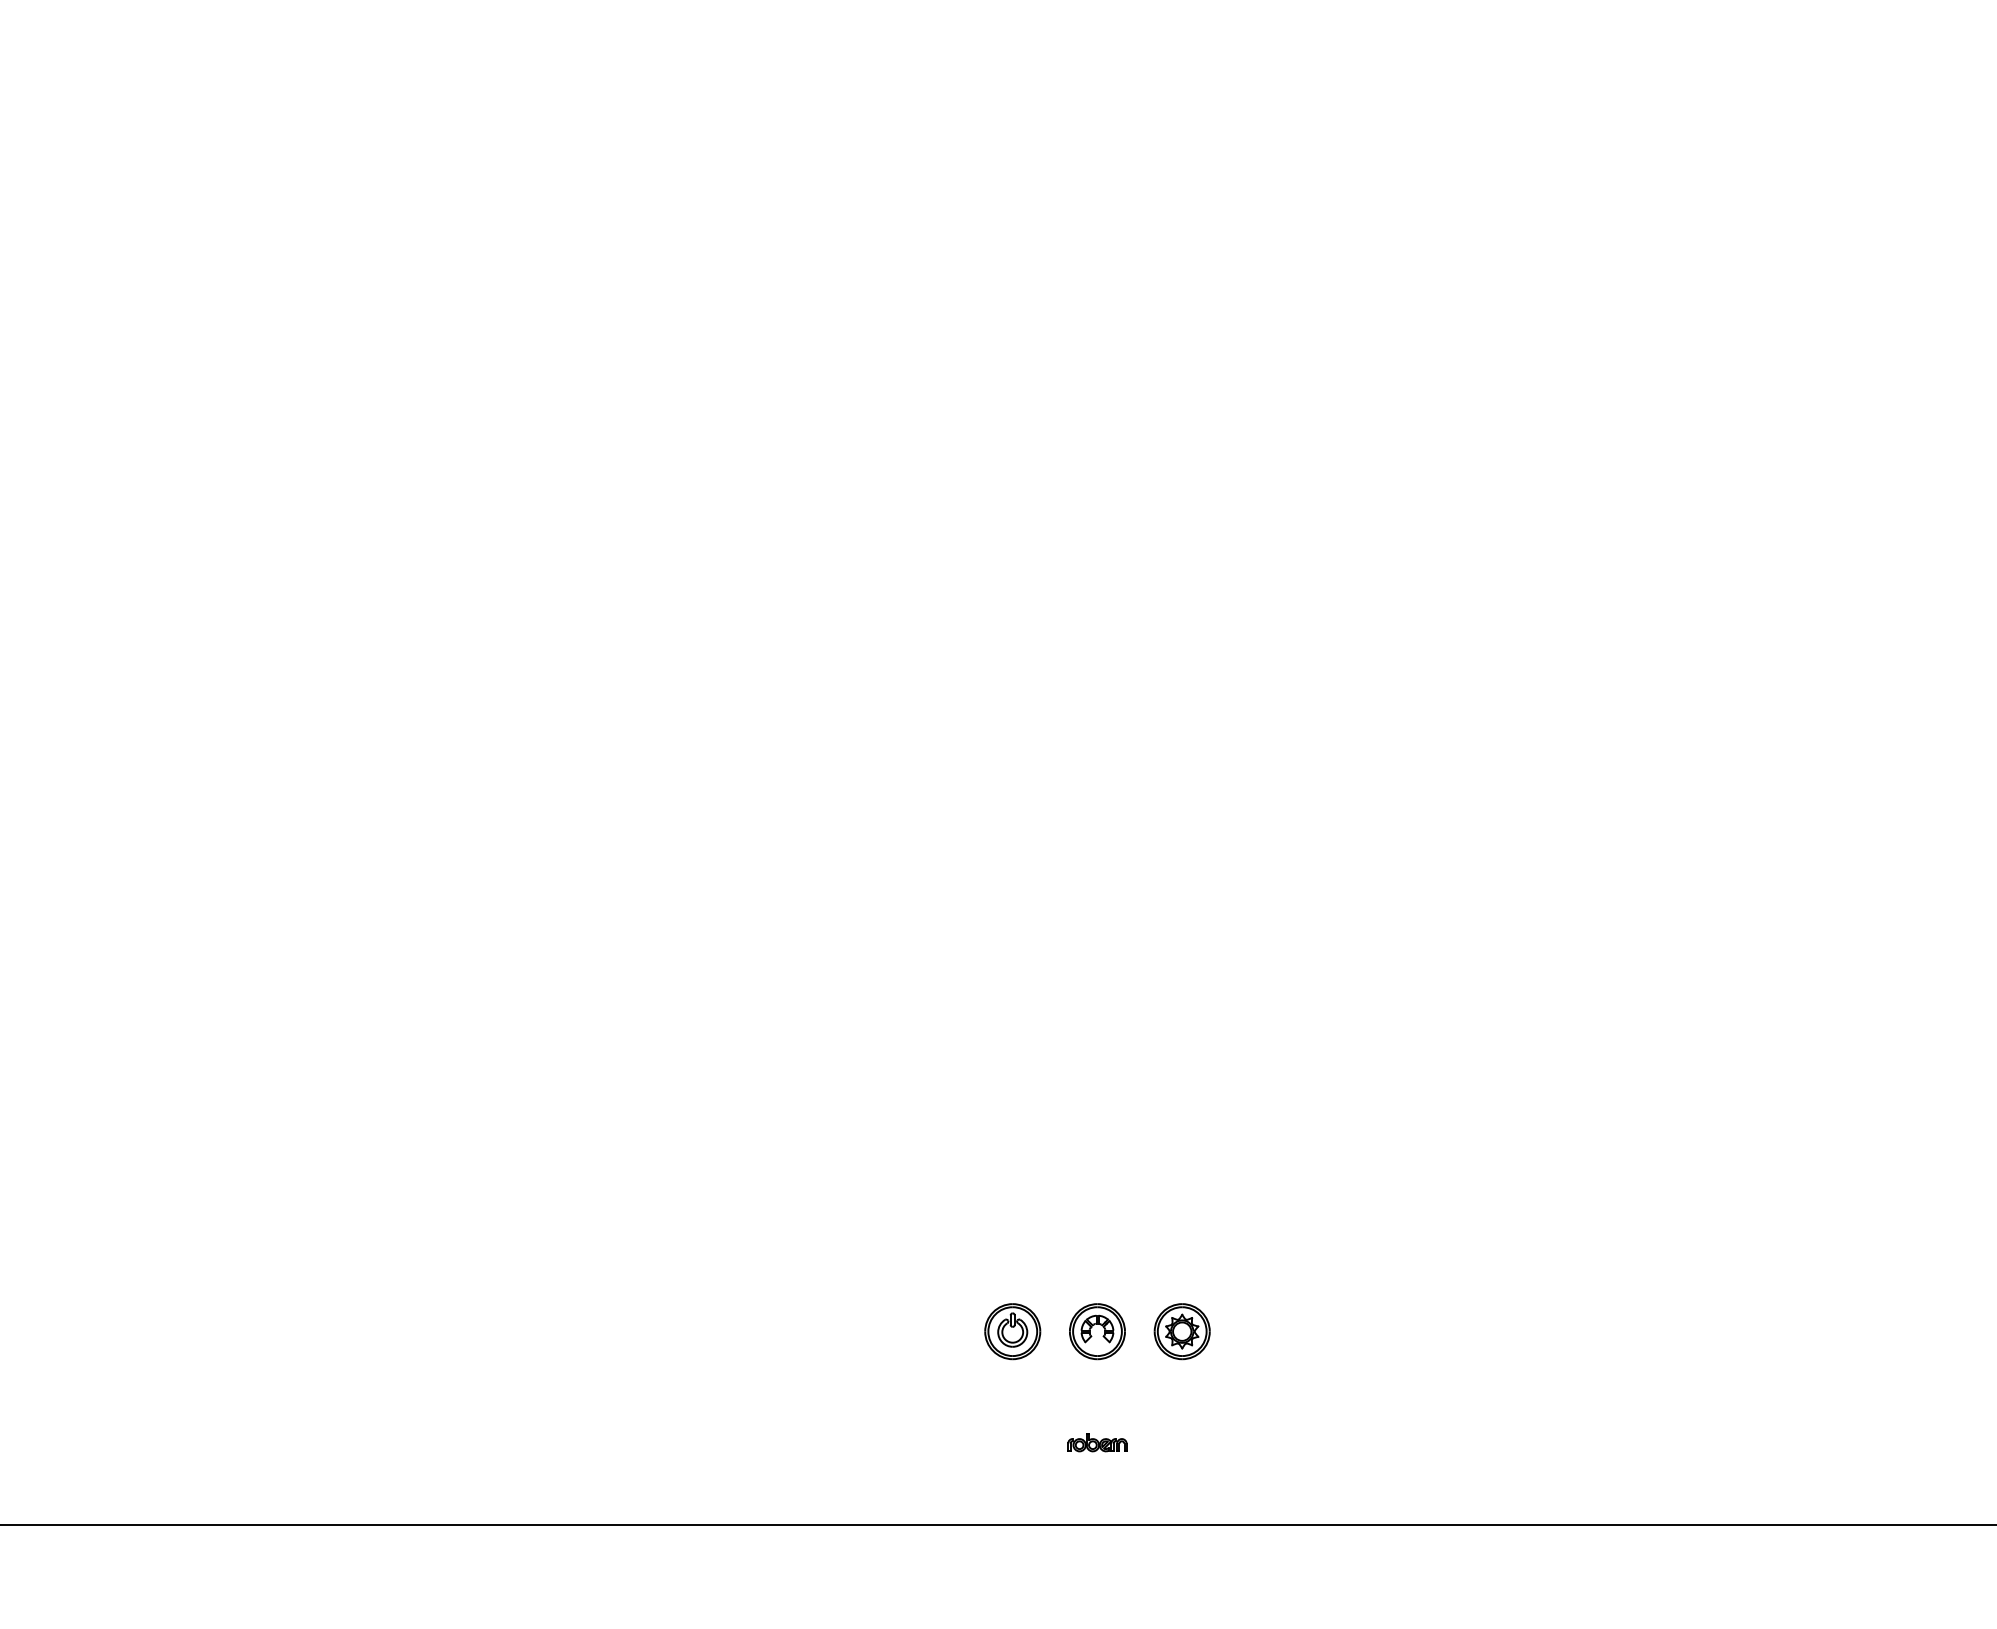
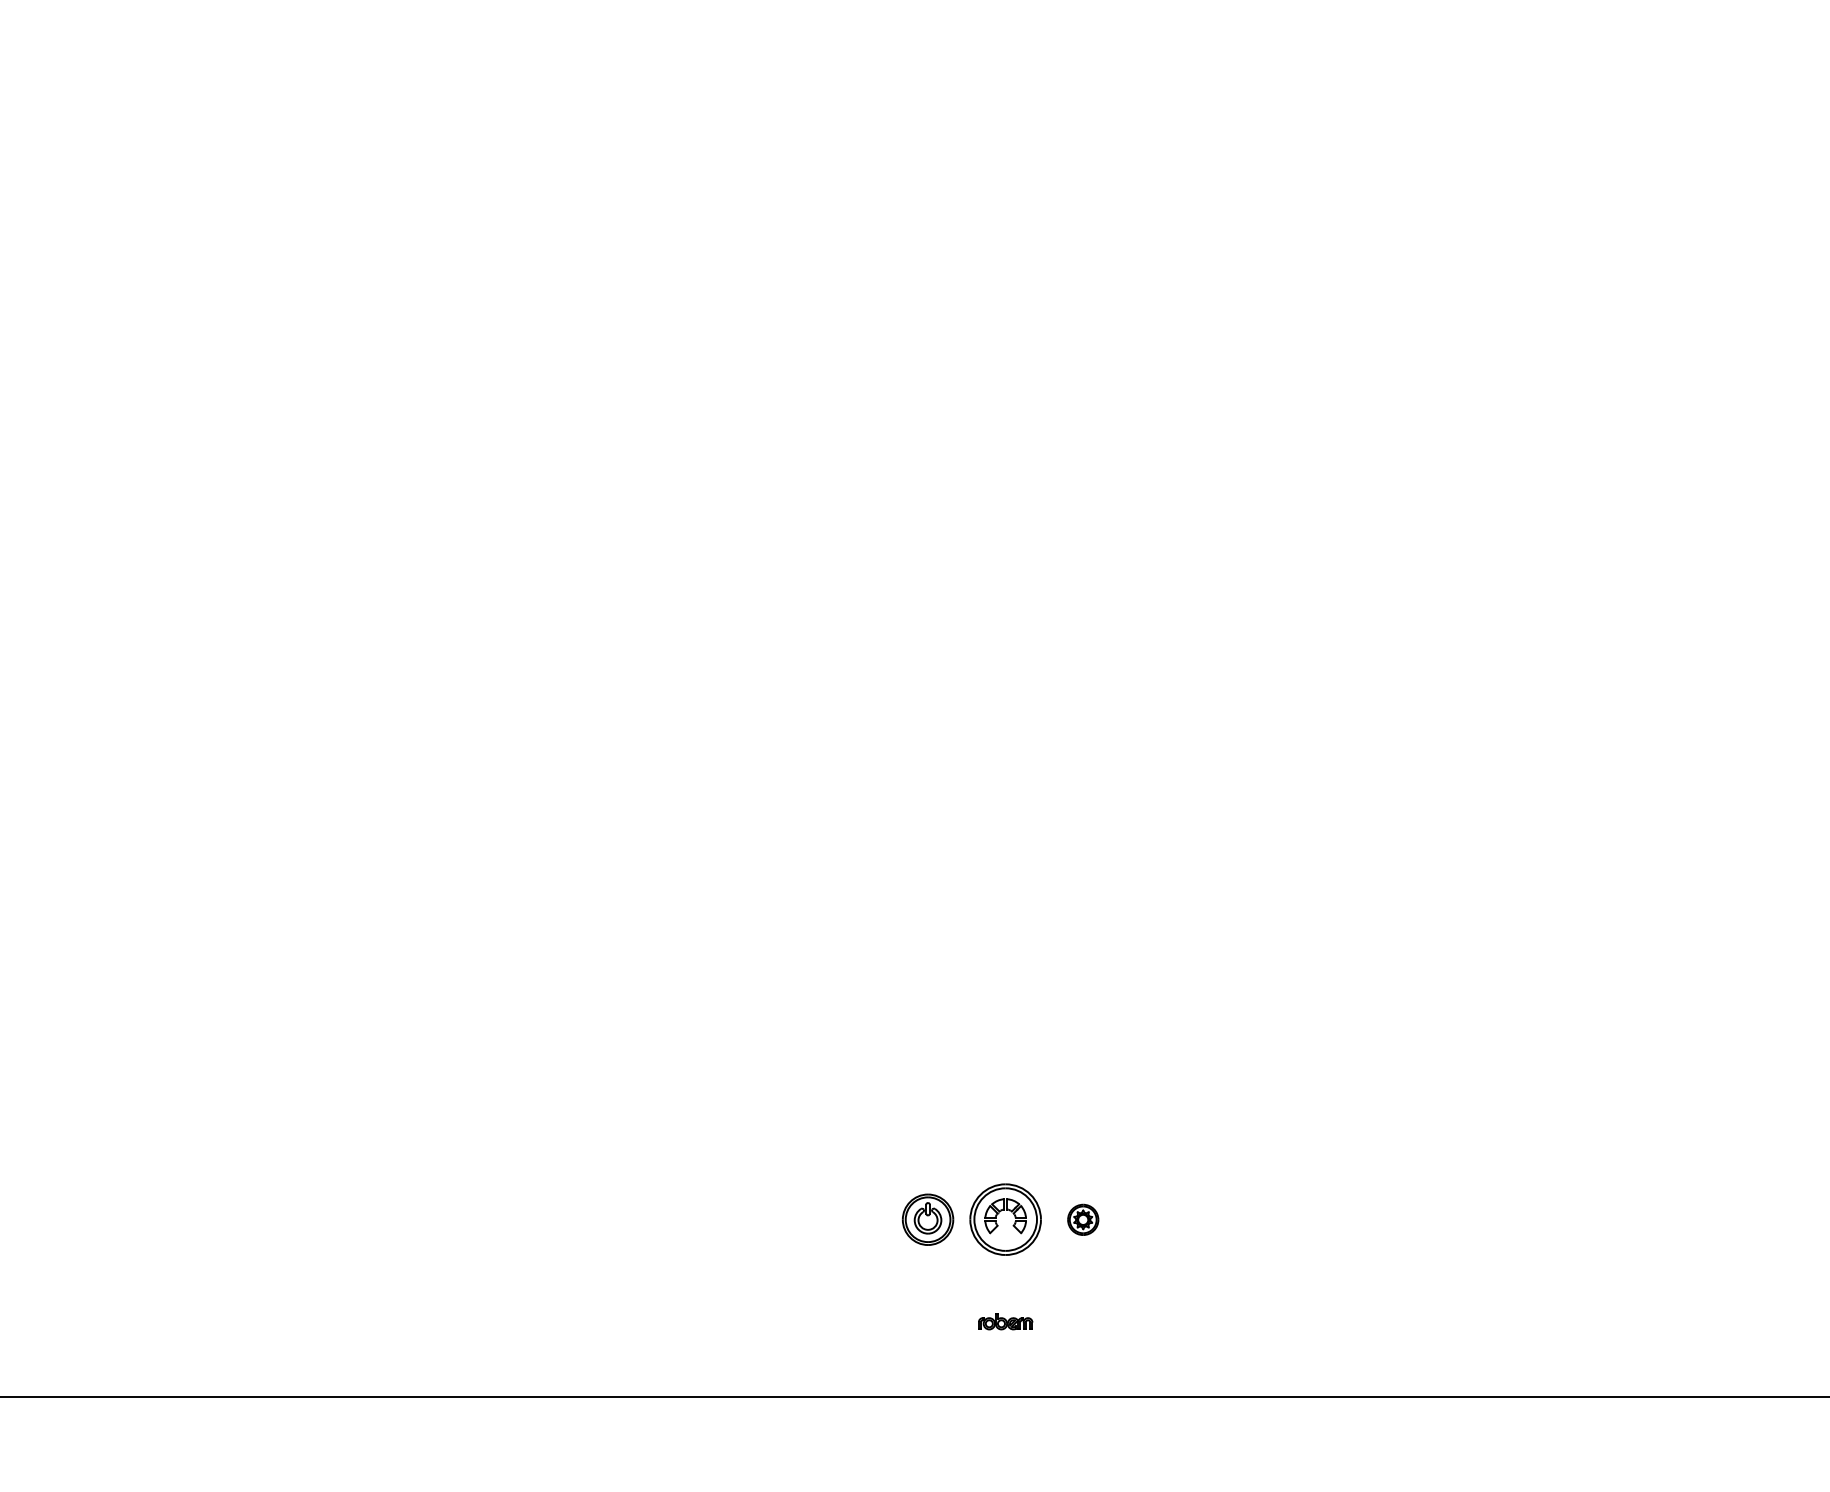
part: (1097, 1331) -> (1005, 1219), size x1.4
part: (1181, 1331) -> (1082, 1219), size x0.6

